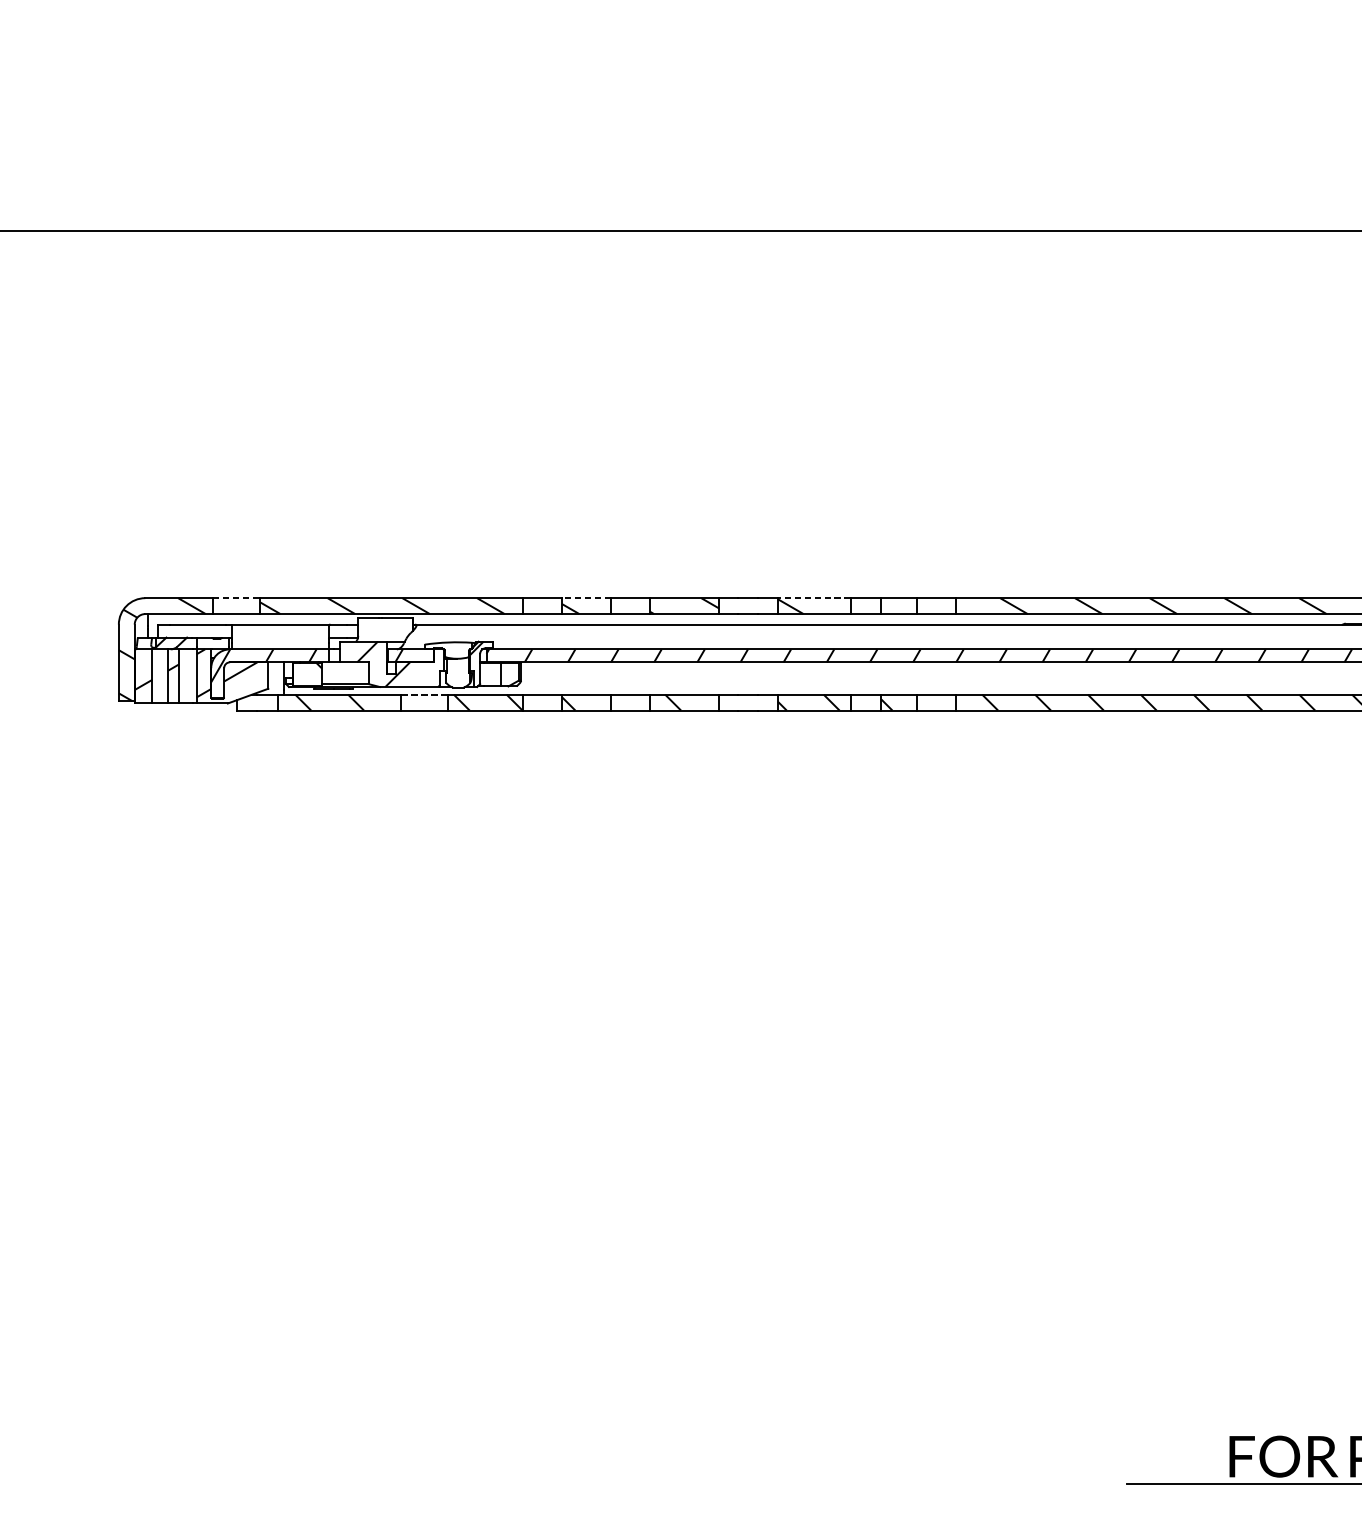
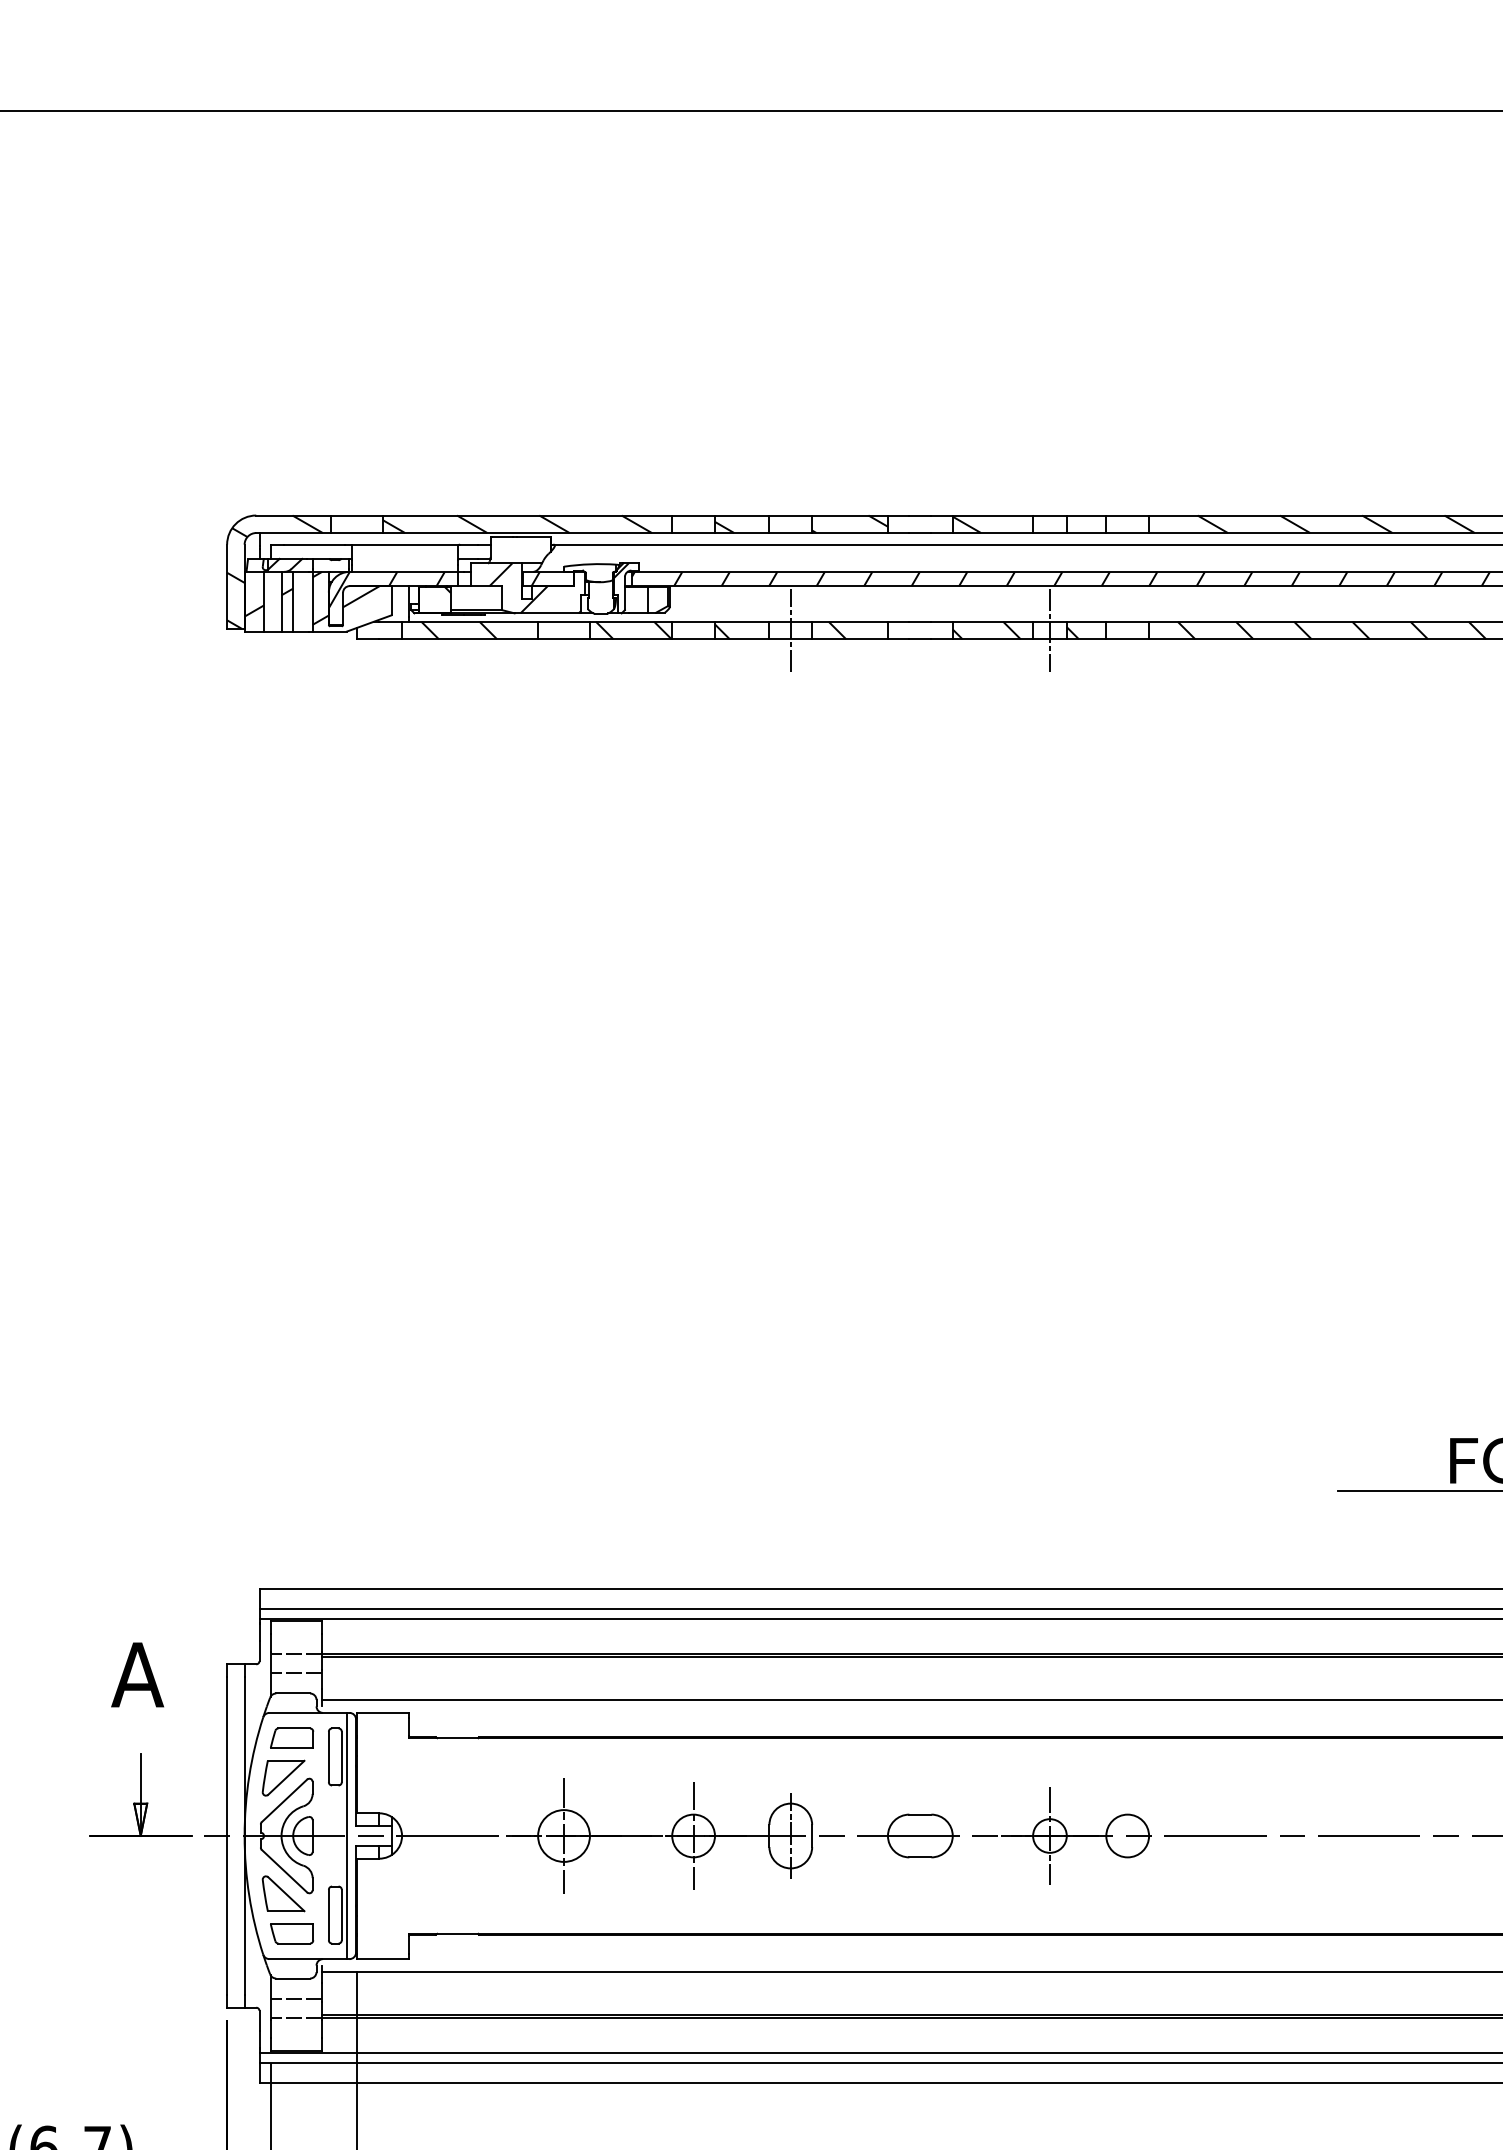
line: (236, 598) -> (356, 515), dashed -> solid
line: (586, 598) -> (741, 515), dashed -> solid
line: (813, 598) -> (992, 515), dashed -> solid
line: (425, 694) -> (564, 621), dashed -> solid
line: (630, 702) -> (790, 630), added
line: (865, 702) -> (1049, 630), added

